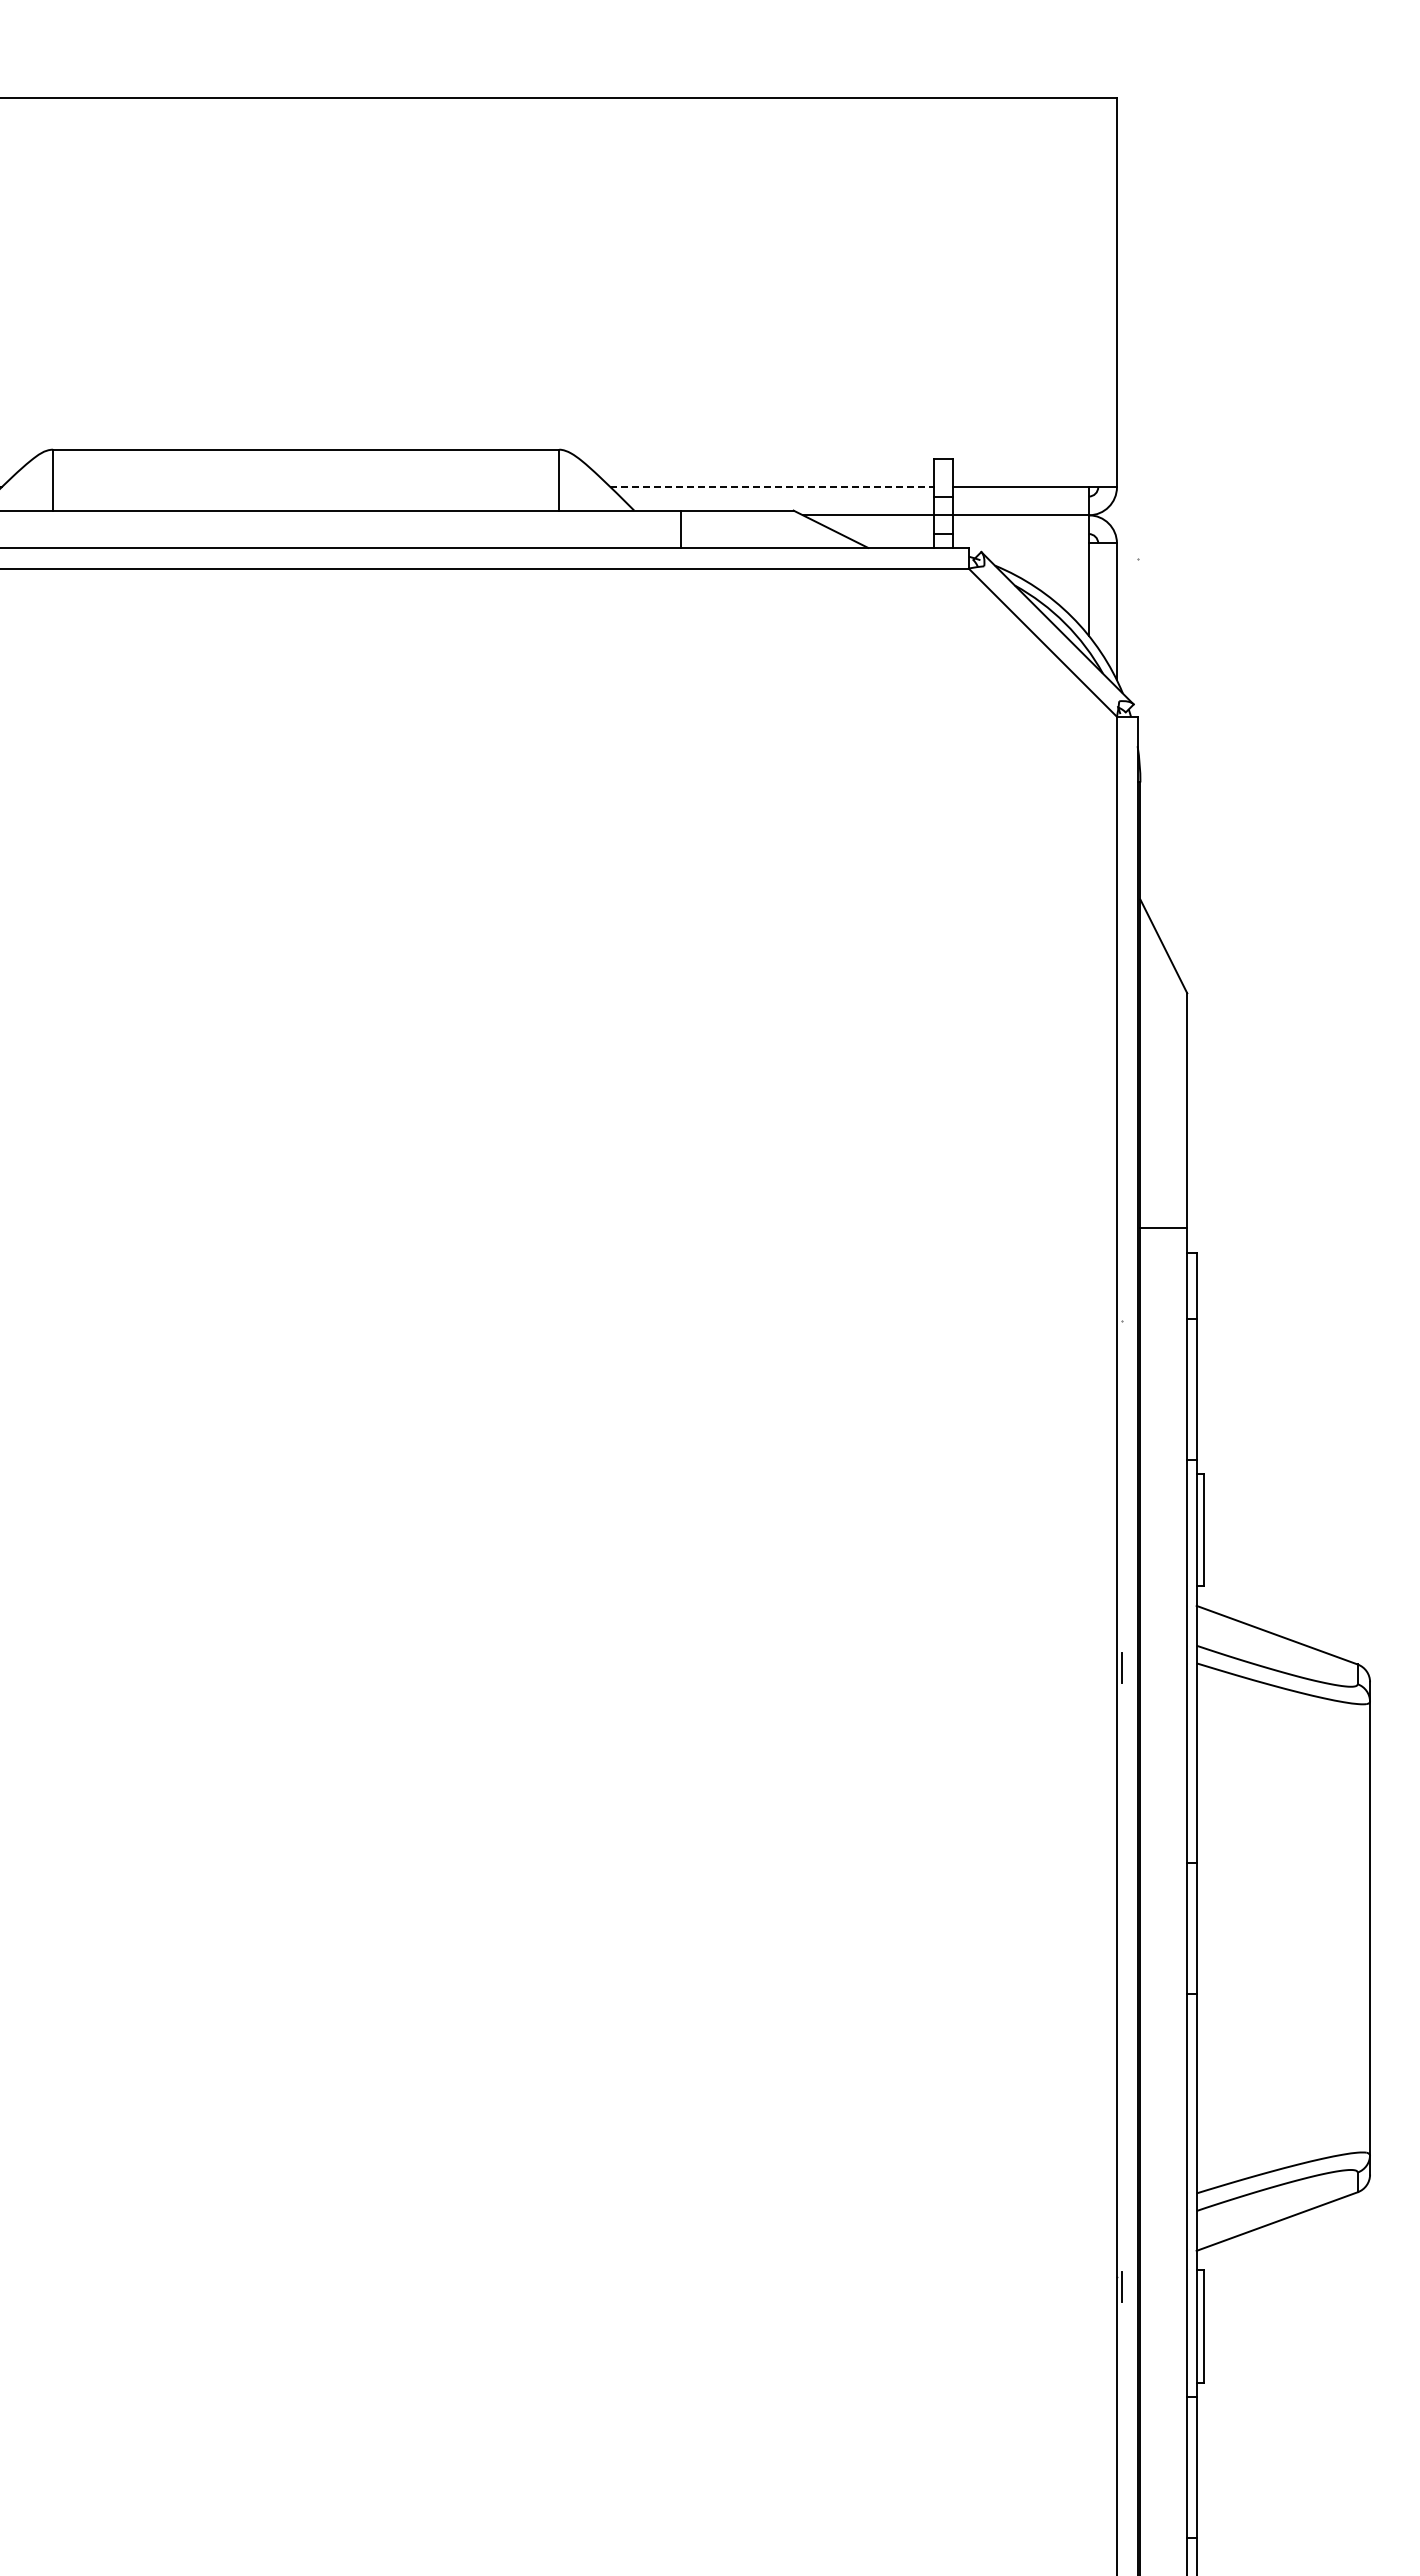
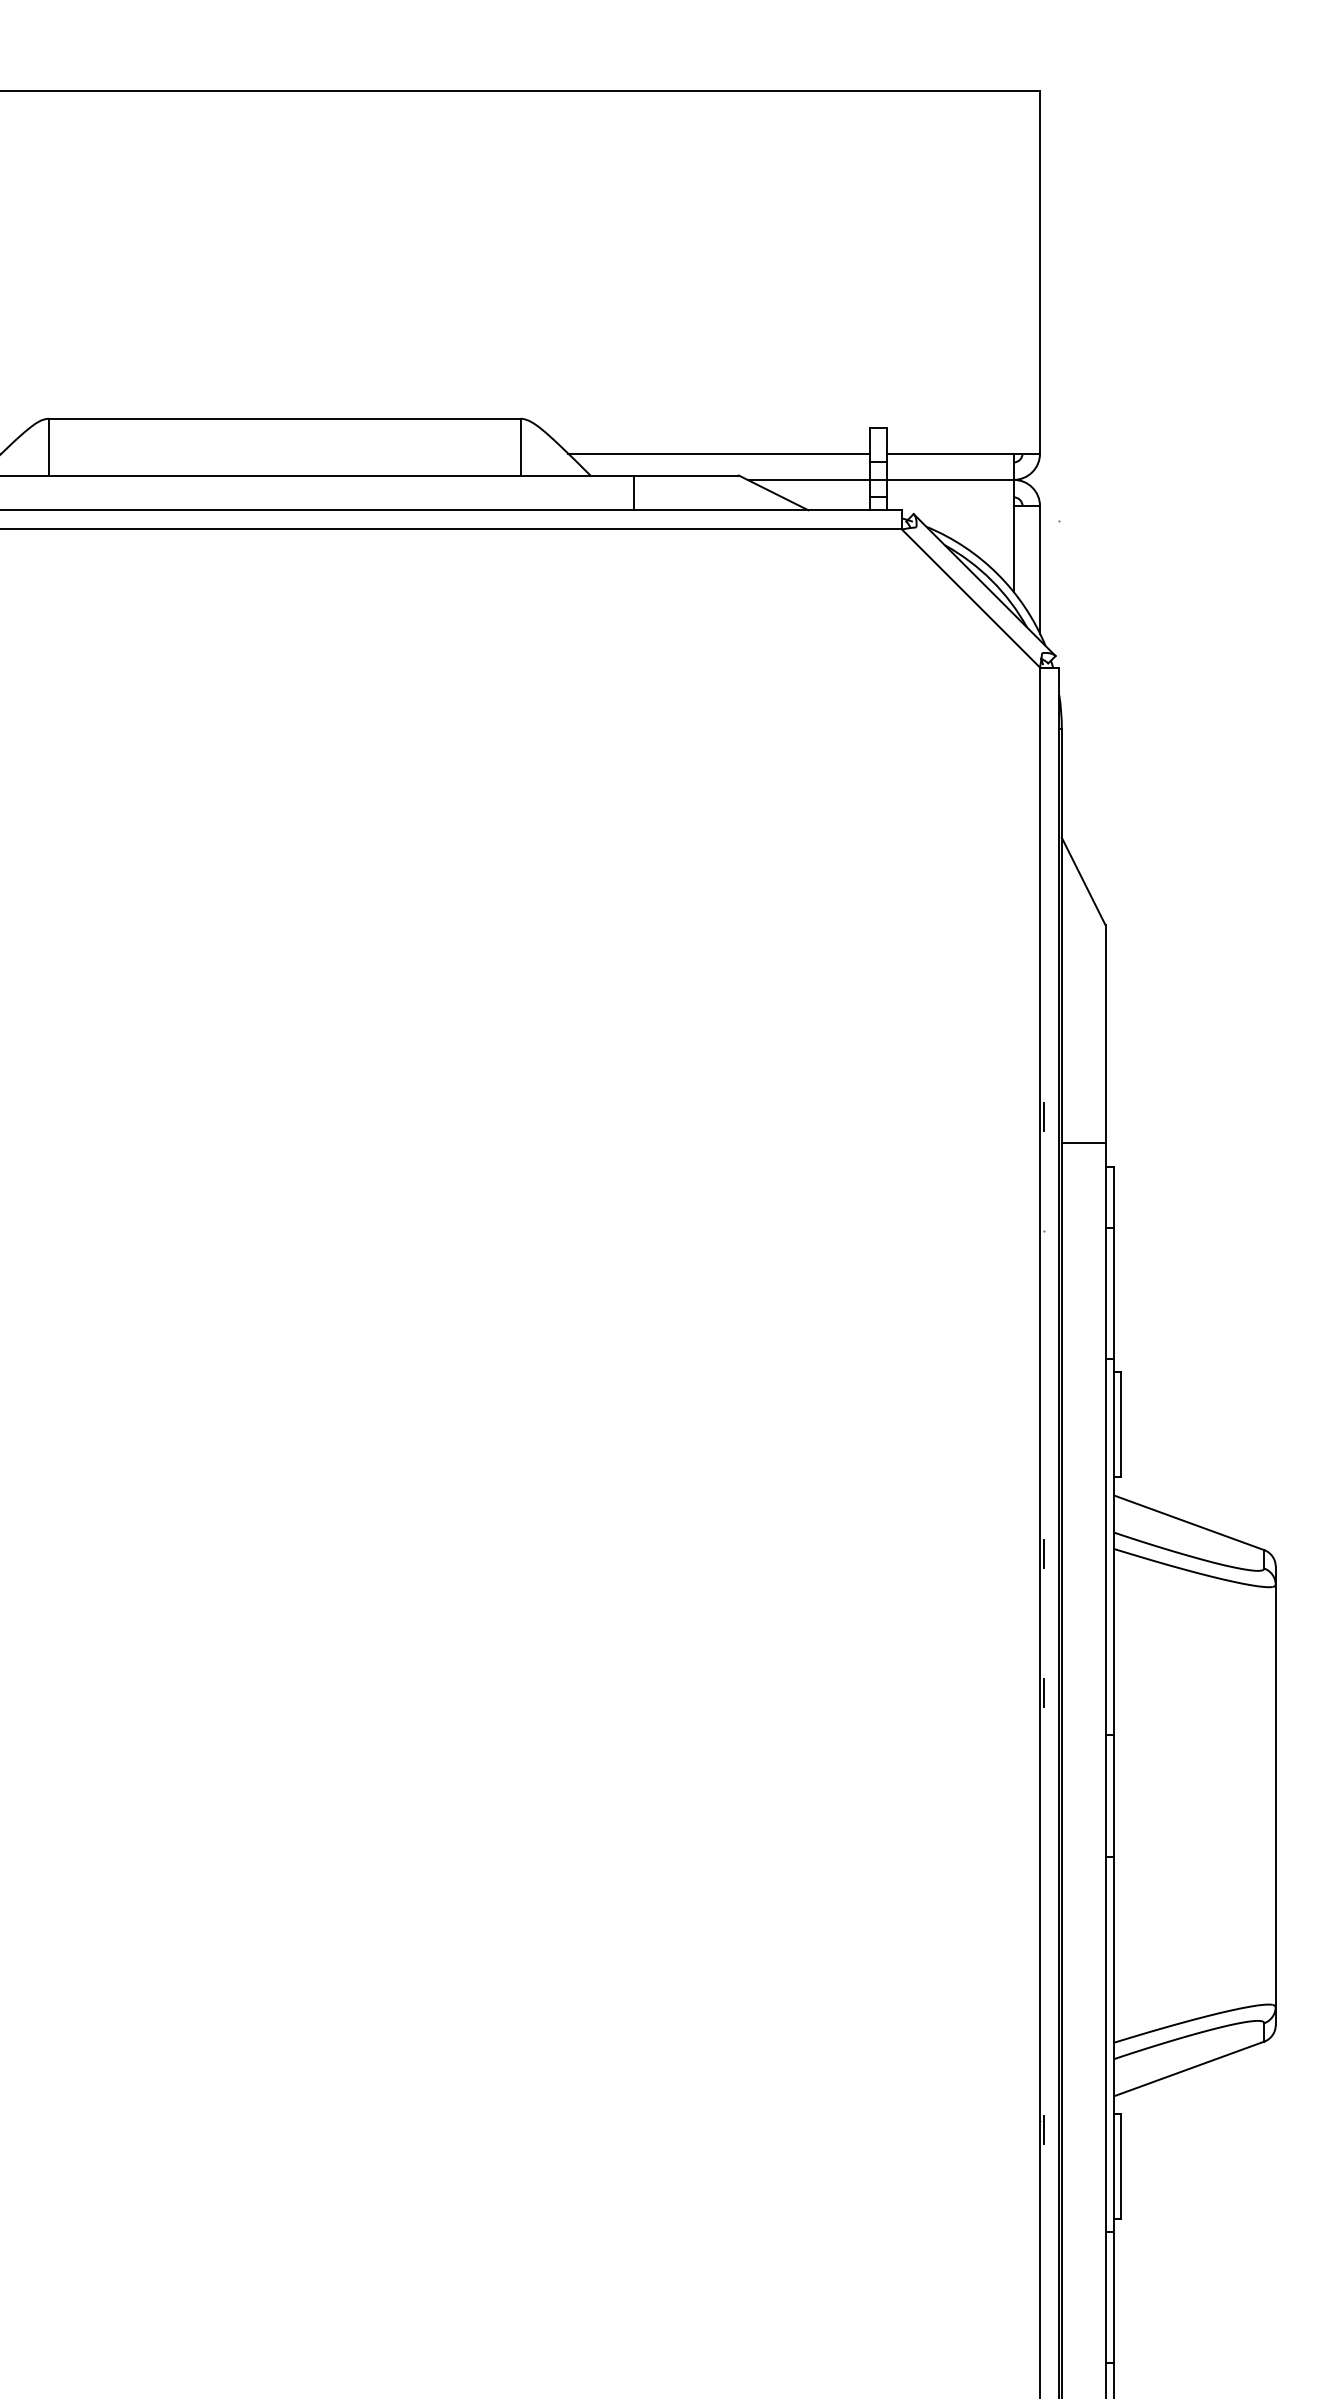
line: (772, 487) -> (719, 453), dashed -> solid
line: (1121, 1199) -> (1044, 1117), added
line: (1121, 1818) -> (1044, 1693), added

